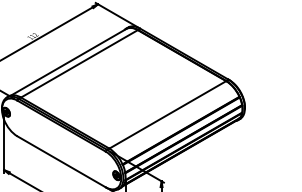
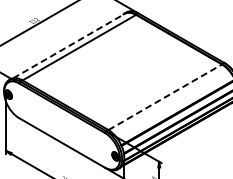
line: (69, 61) -> (69, 45), solid -> dashed
line: (168, 114) -> (165, 96), solid -> dashed

